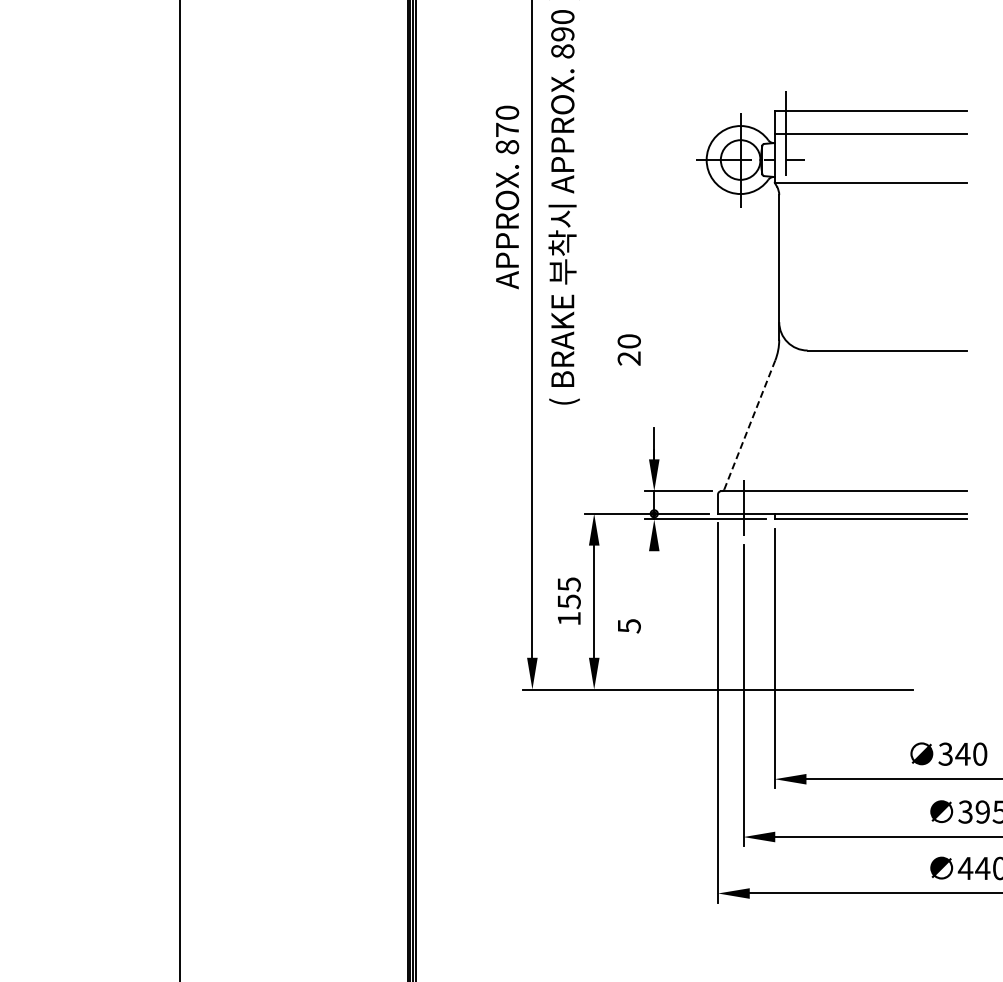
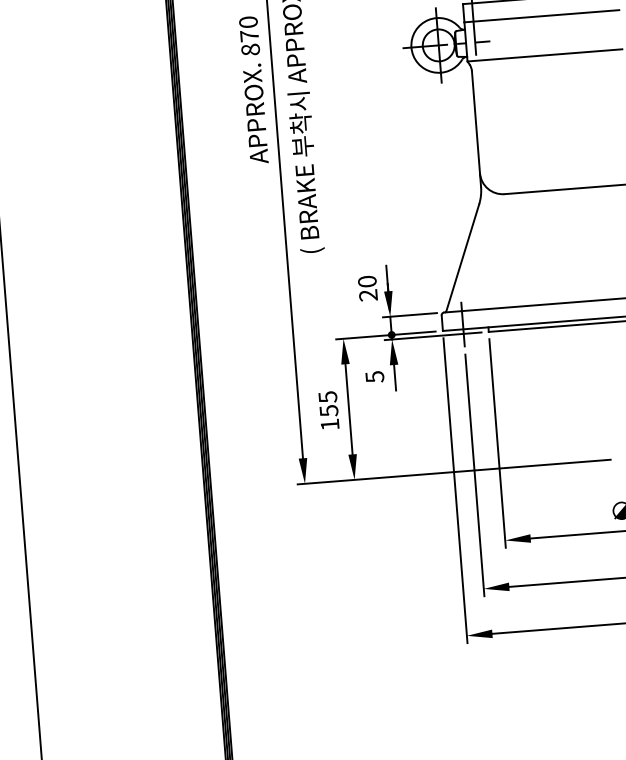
text: (628, 349) -> (367, 288), moved
line: (749, 424) -> (462, 257), dashed -> solid
line: (654, 566) -> (395, 377), added
text: (629, 626) -> (375, 377), moved

